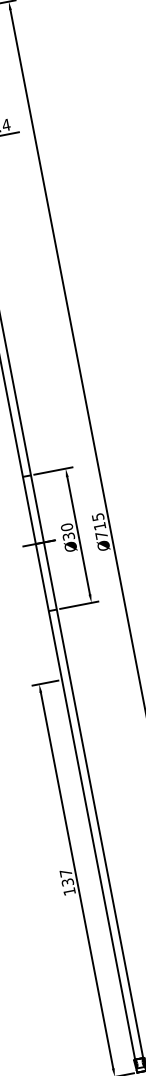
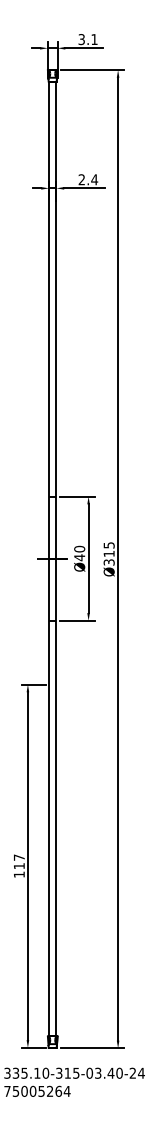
text: (100, 535) -> (108, 562), Ø715 -> Ø315
text: (68, 536) -> (79, 557), Ø30 -> Ø40
text: (66, 882) -> (18, 866), 137 -> 117

